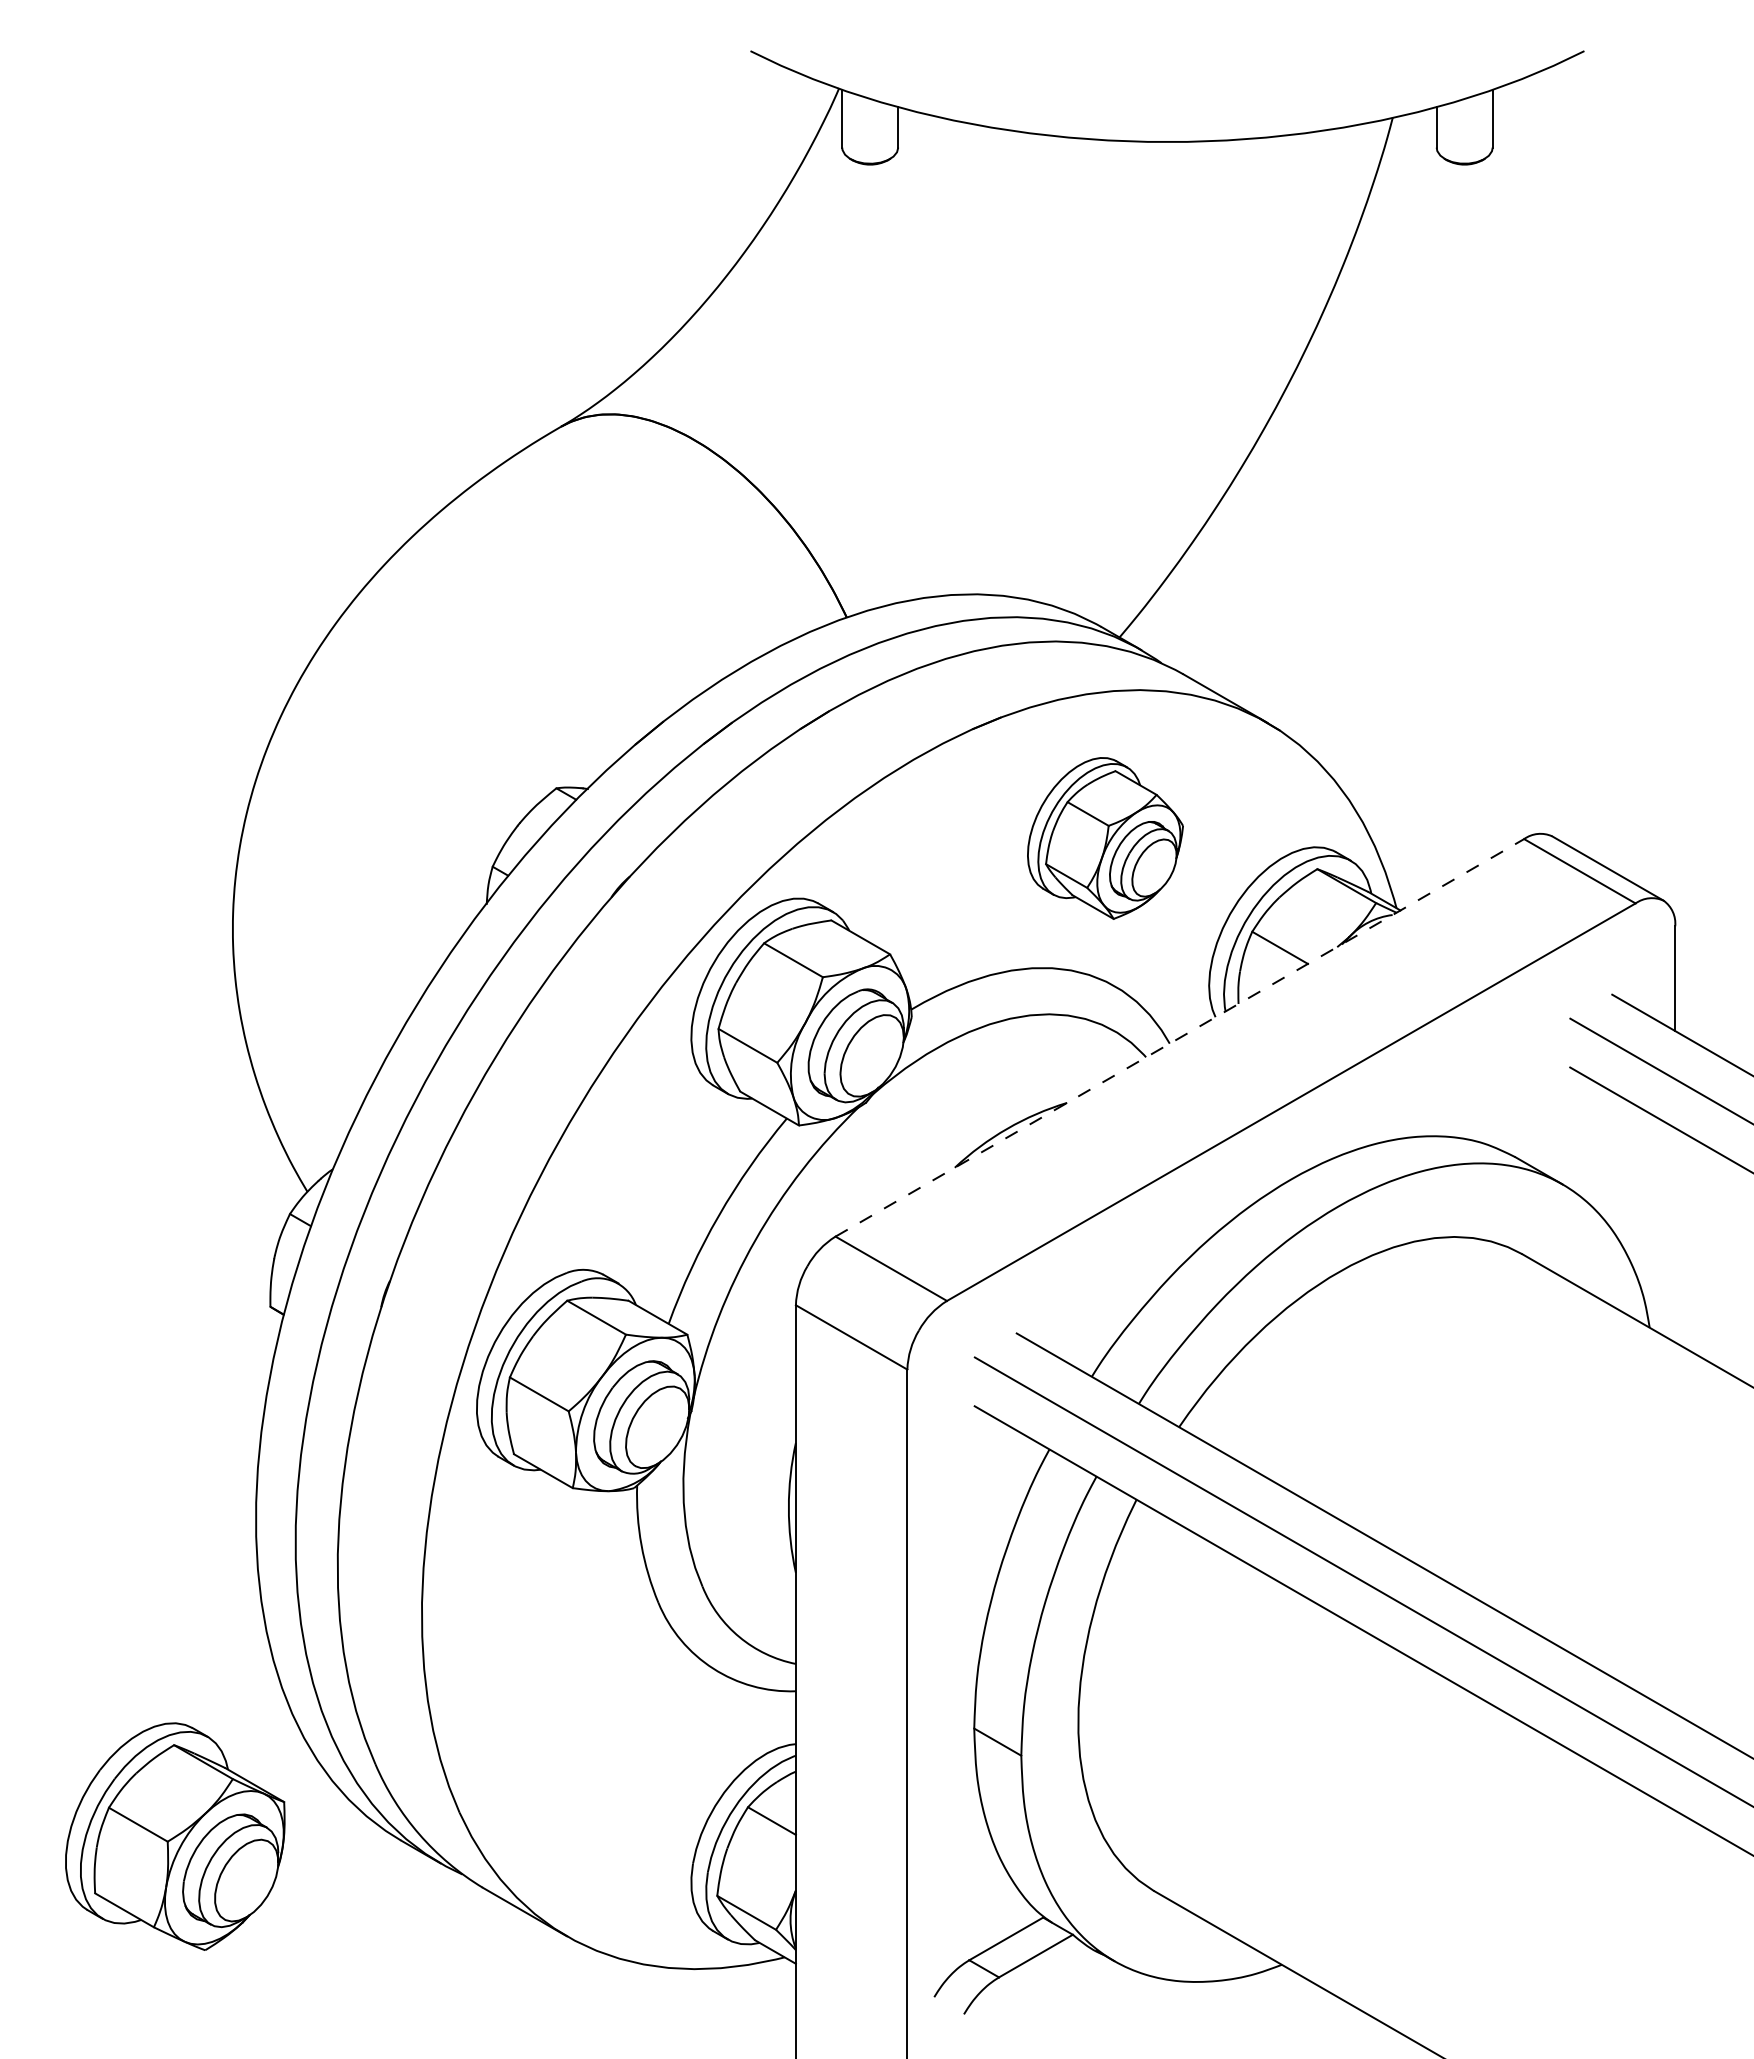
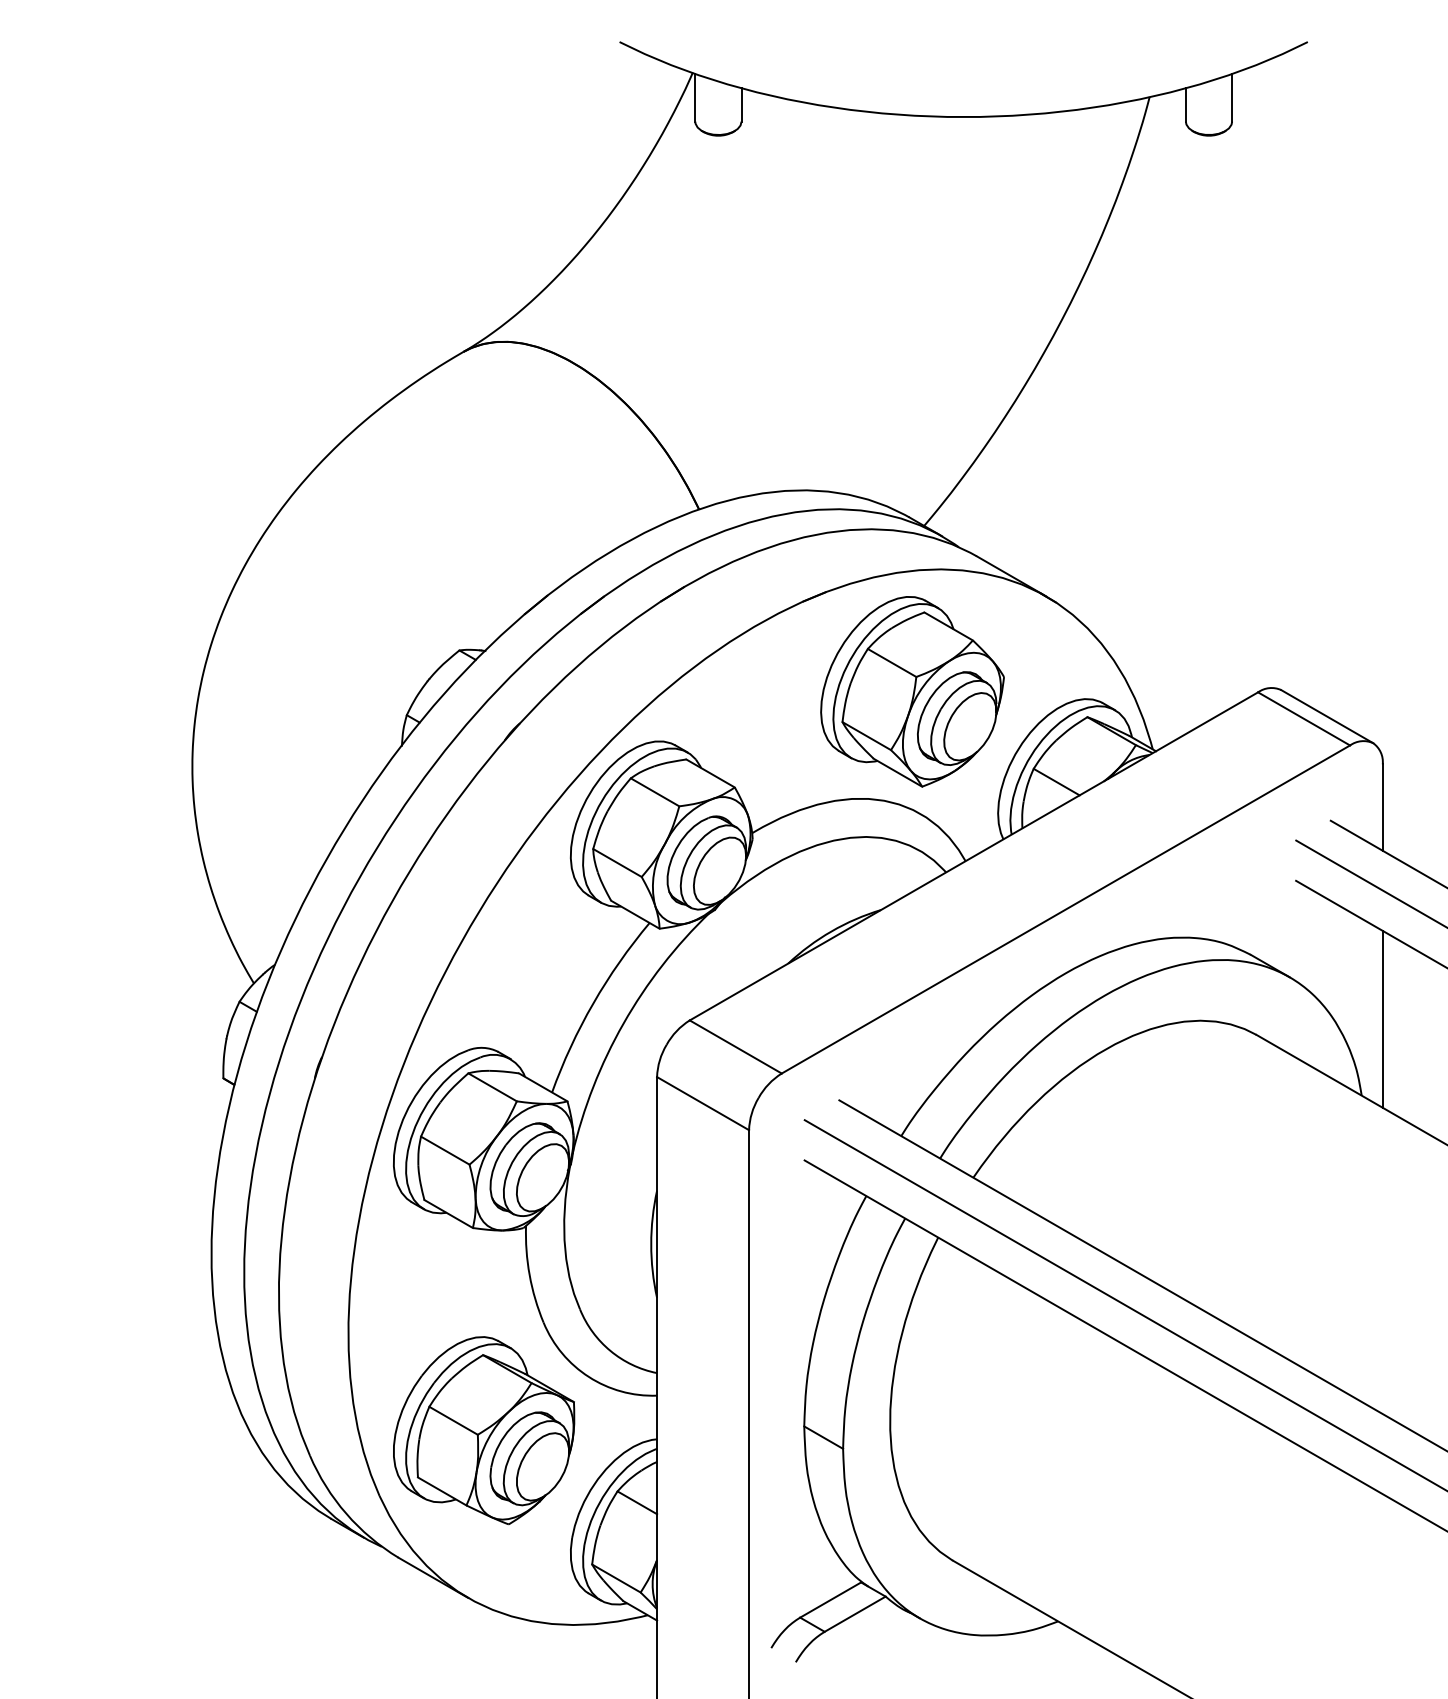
part: (1105, 838) -> (912, 691), size x1.43
line: (1179, 1037) -> (973, 856), dashed -> solid
line: (1675, 1235) -> (1383, 1019), added
part: (175, 1836) -> (484, 1430), moved

